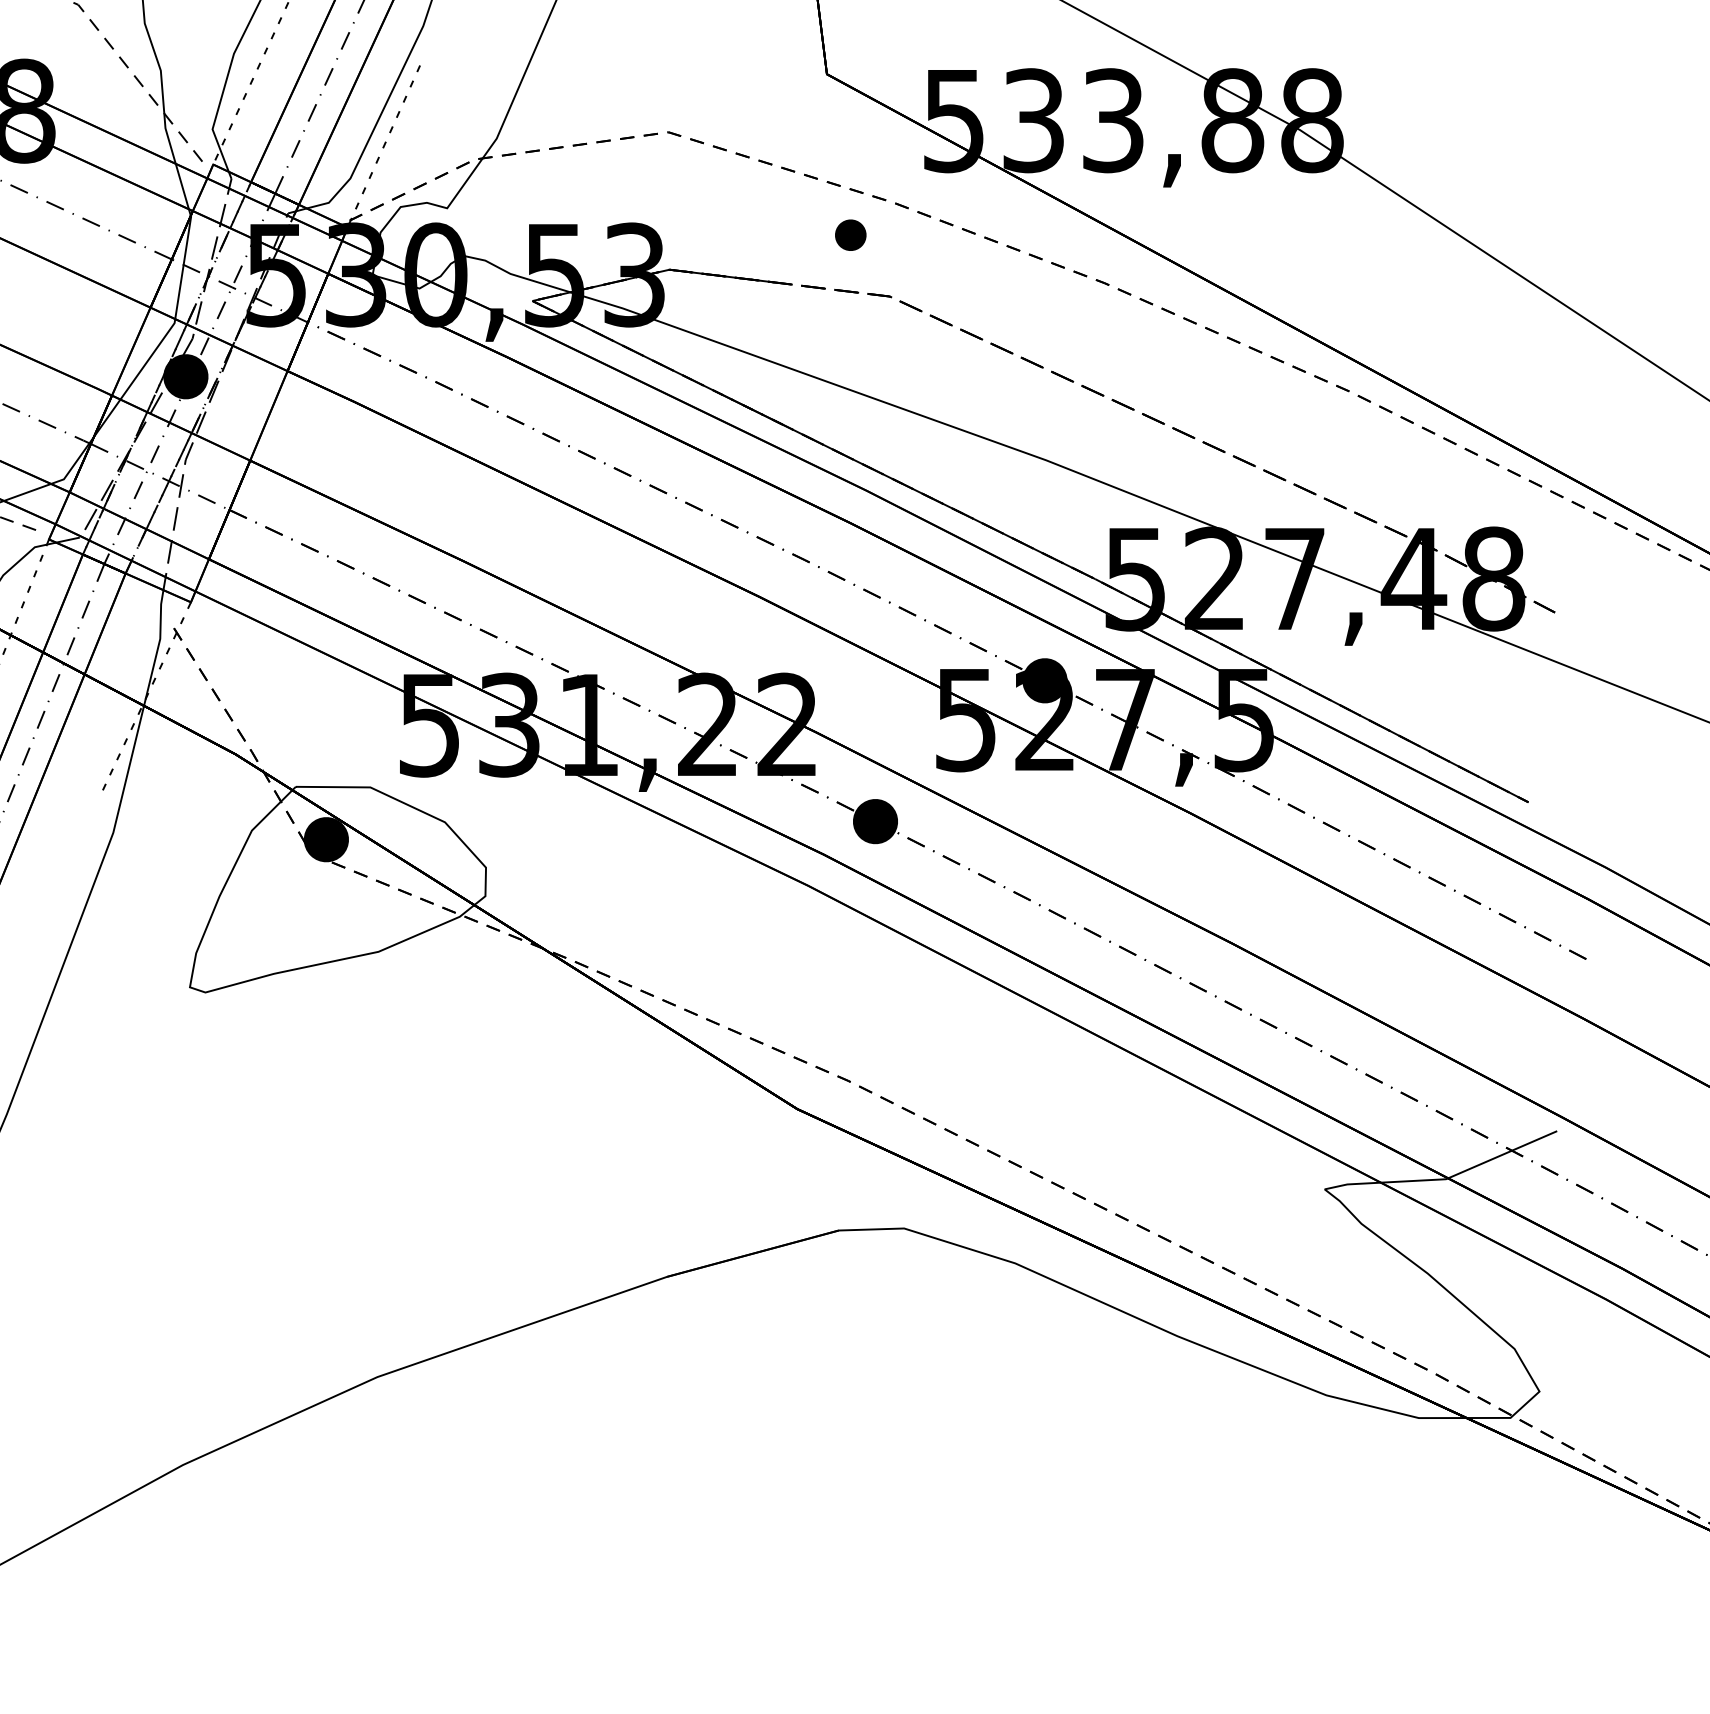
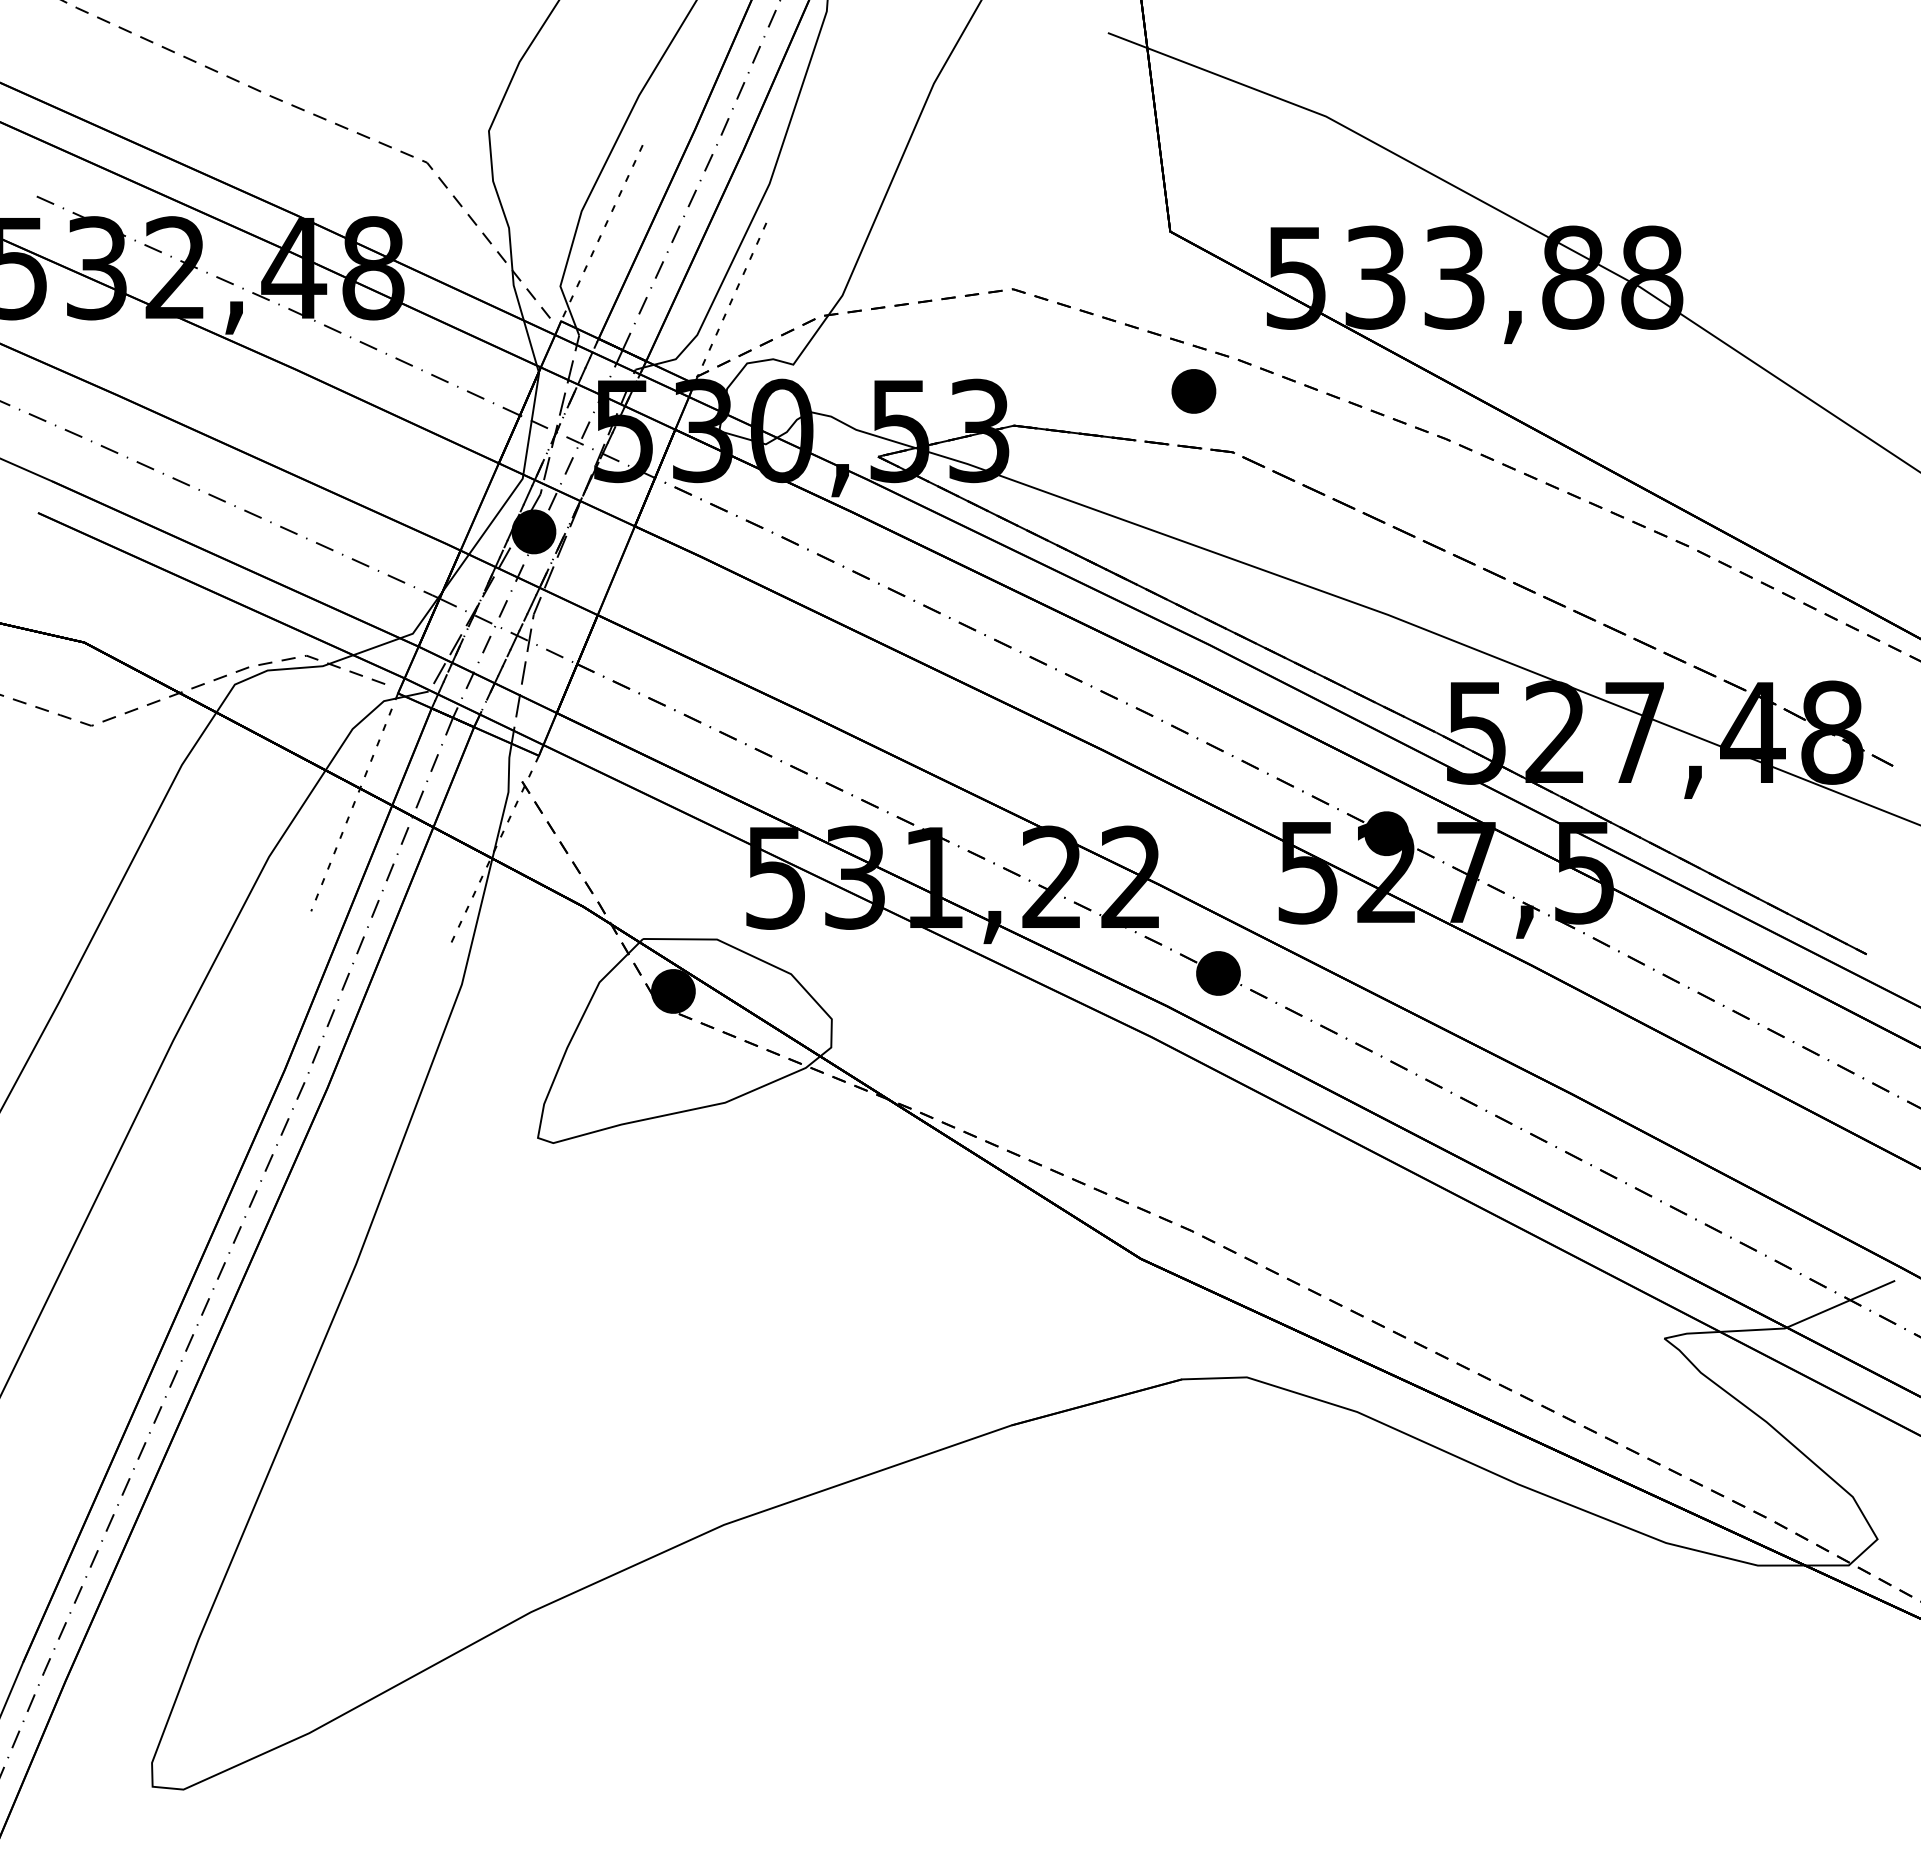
part: (850, 235) -> (1193, 391), size x1.43

